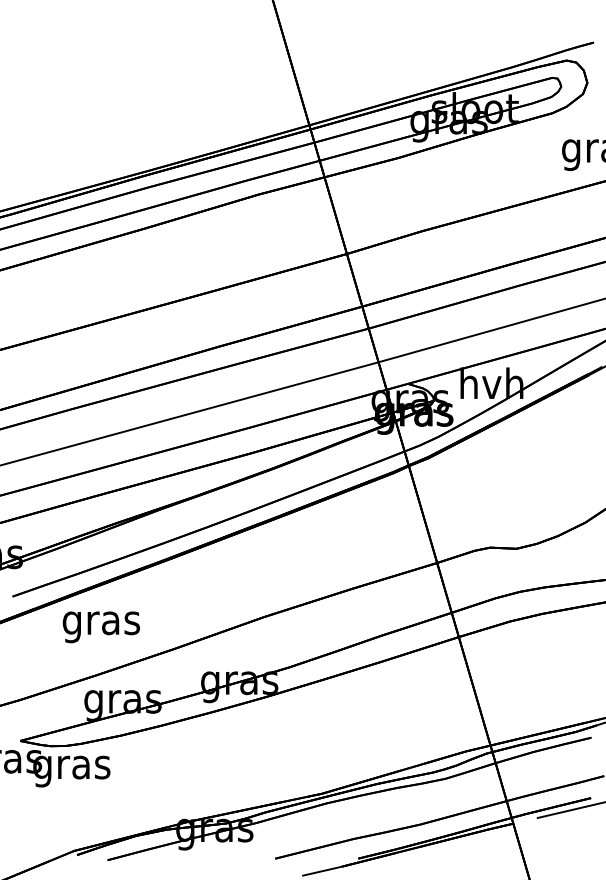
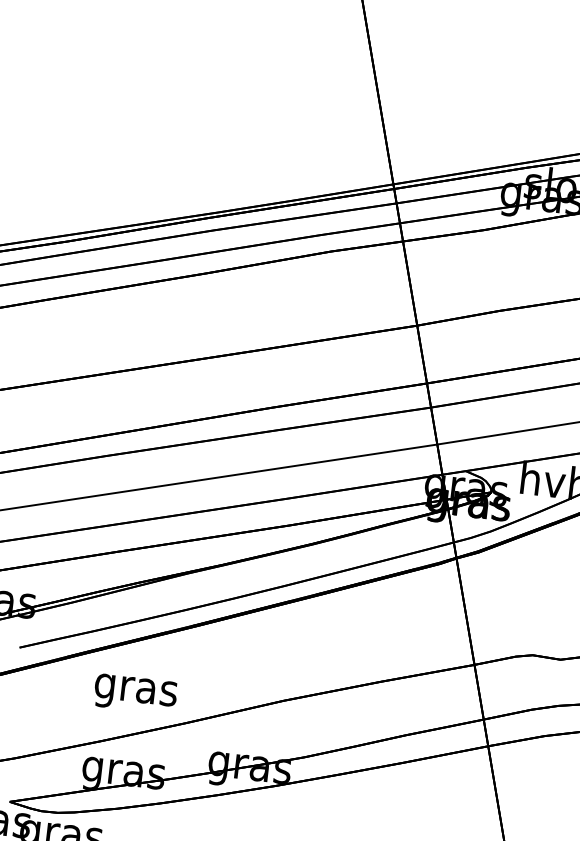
text: (101, 627) -> (135, 694), moved

